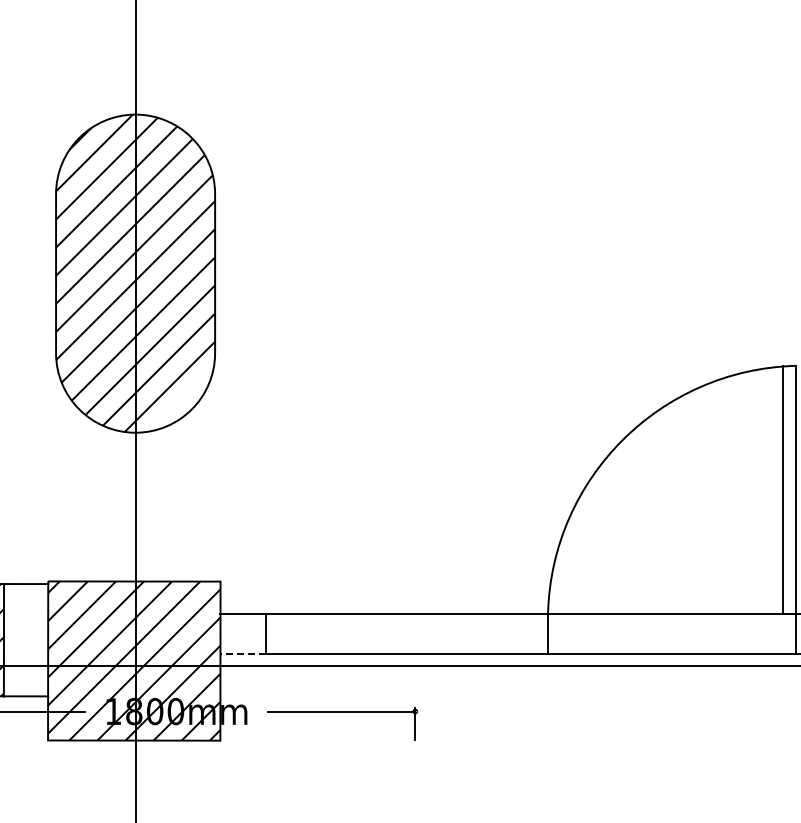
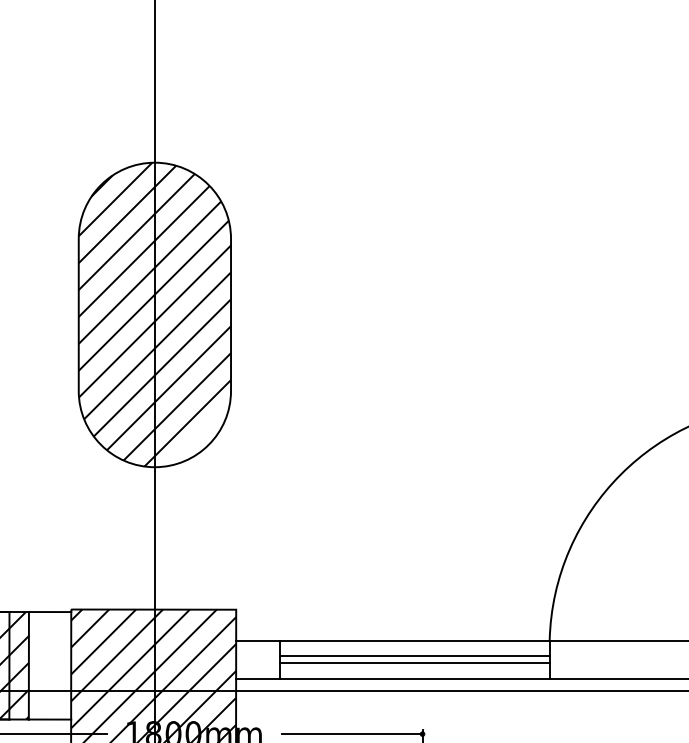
line: (406, 629) -> (414, 655), added
line: (406, 637) -> (414, 663), added
line: (243, 653) -> (258, 678), dashed -> solid

